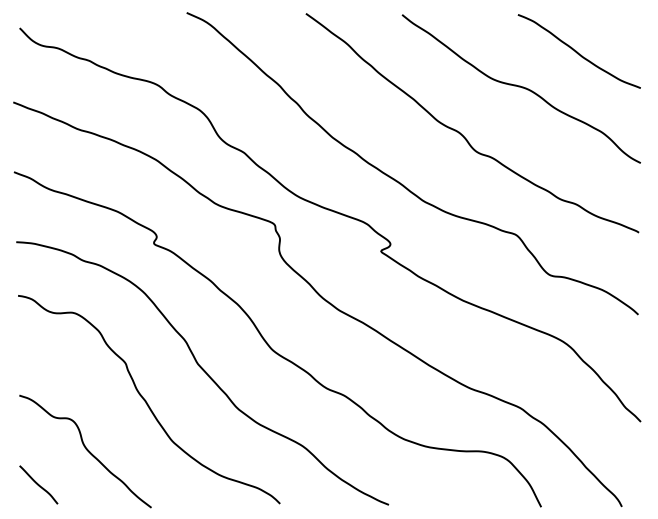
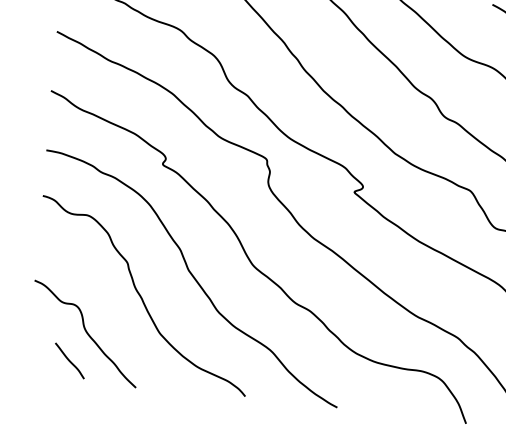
curve: (38, 484) -> (69, 360), moved

